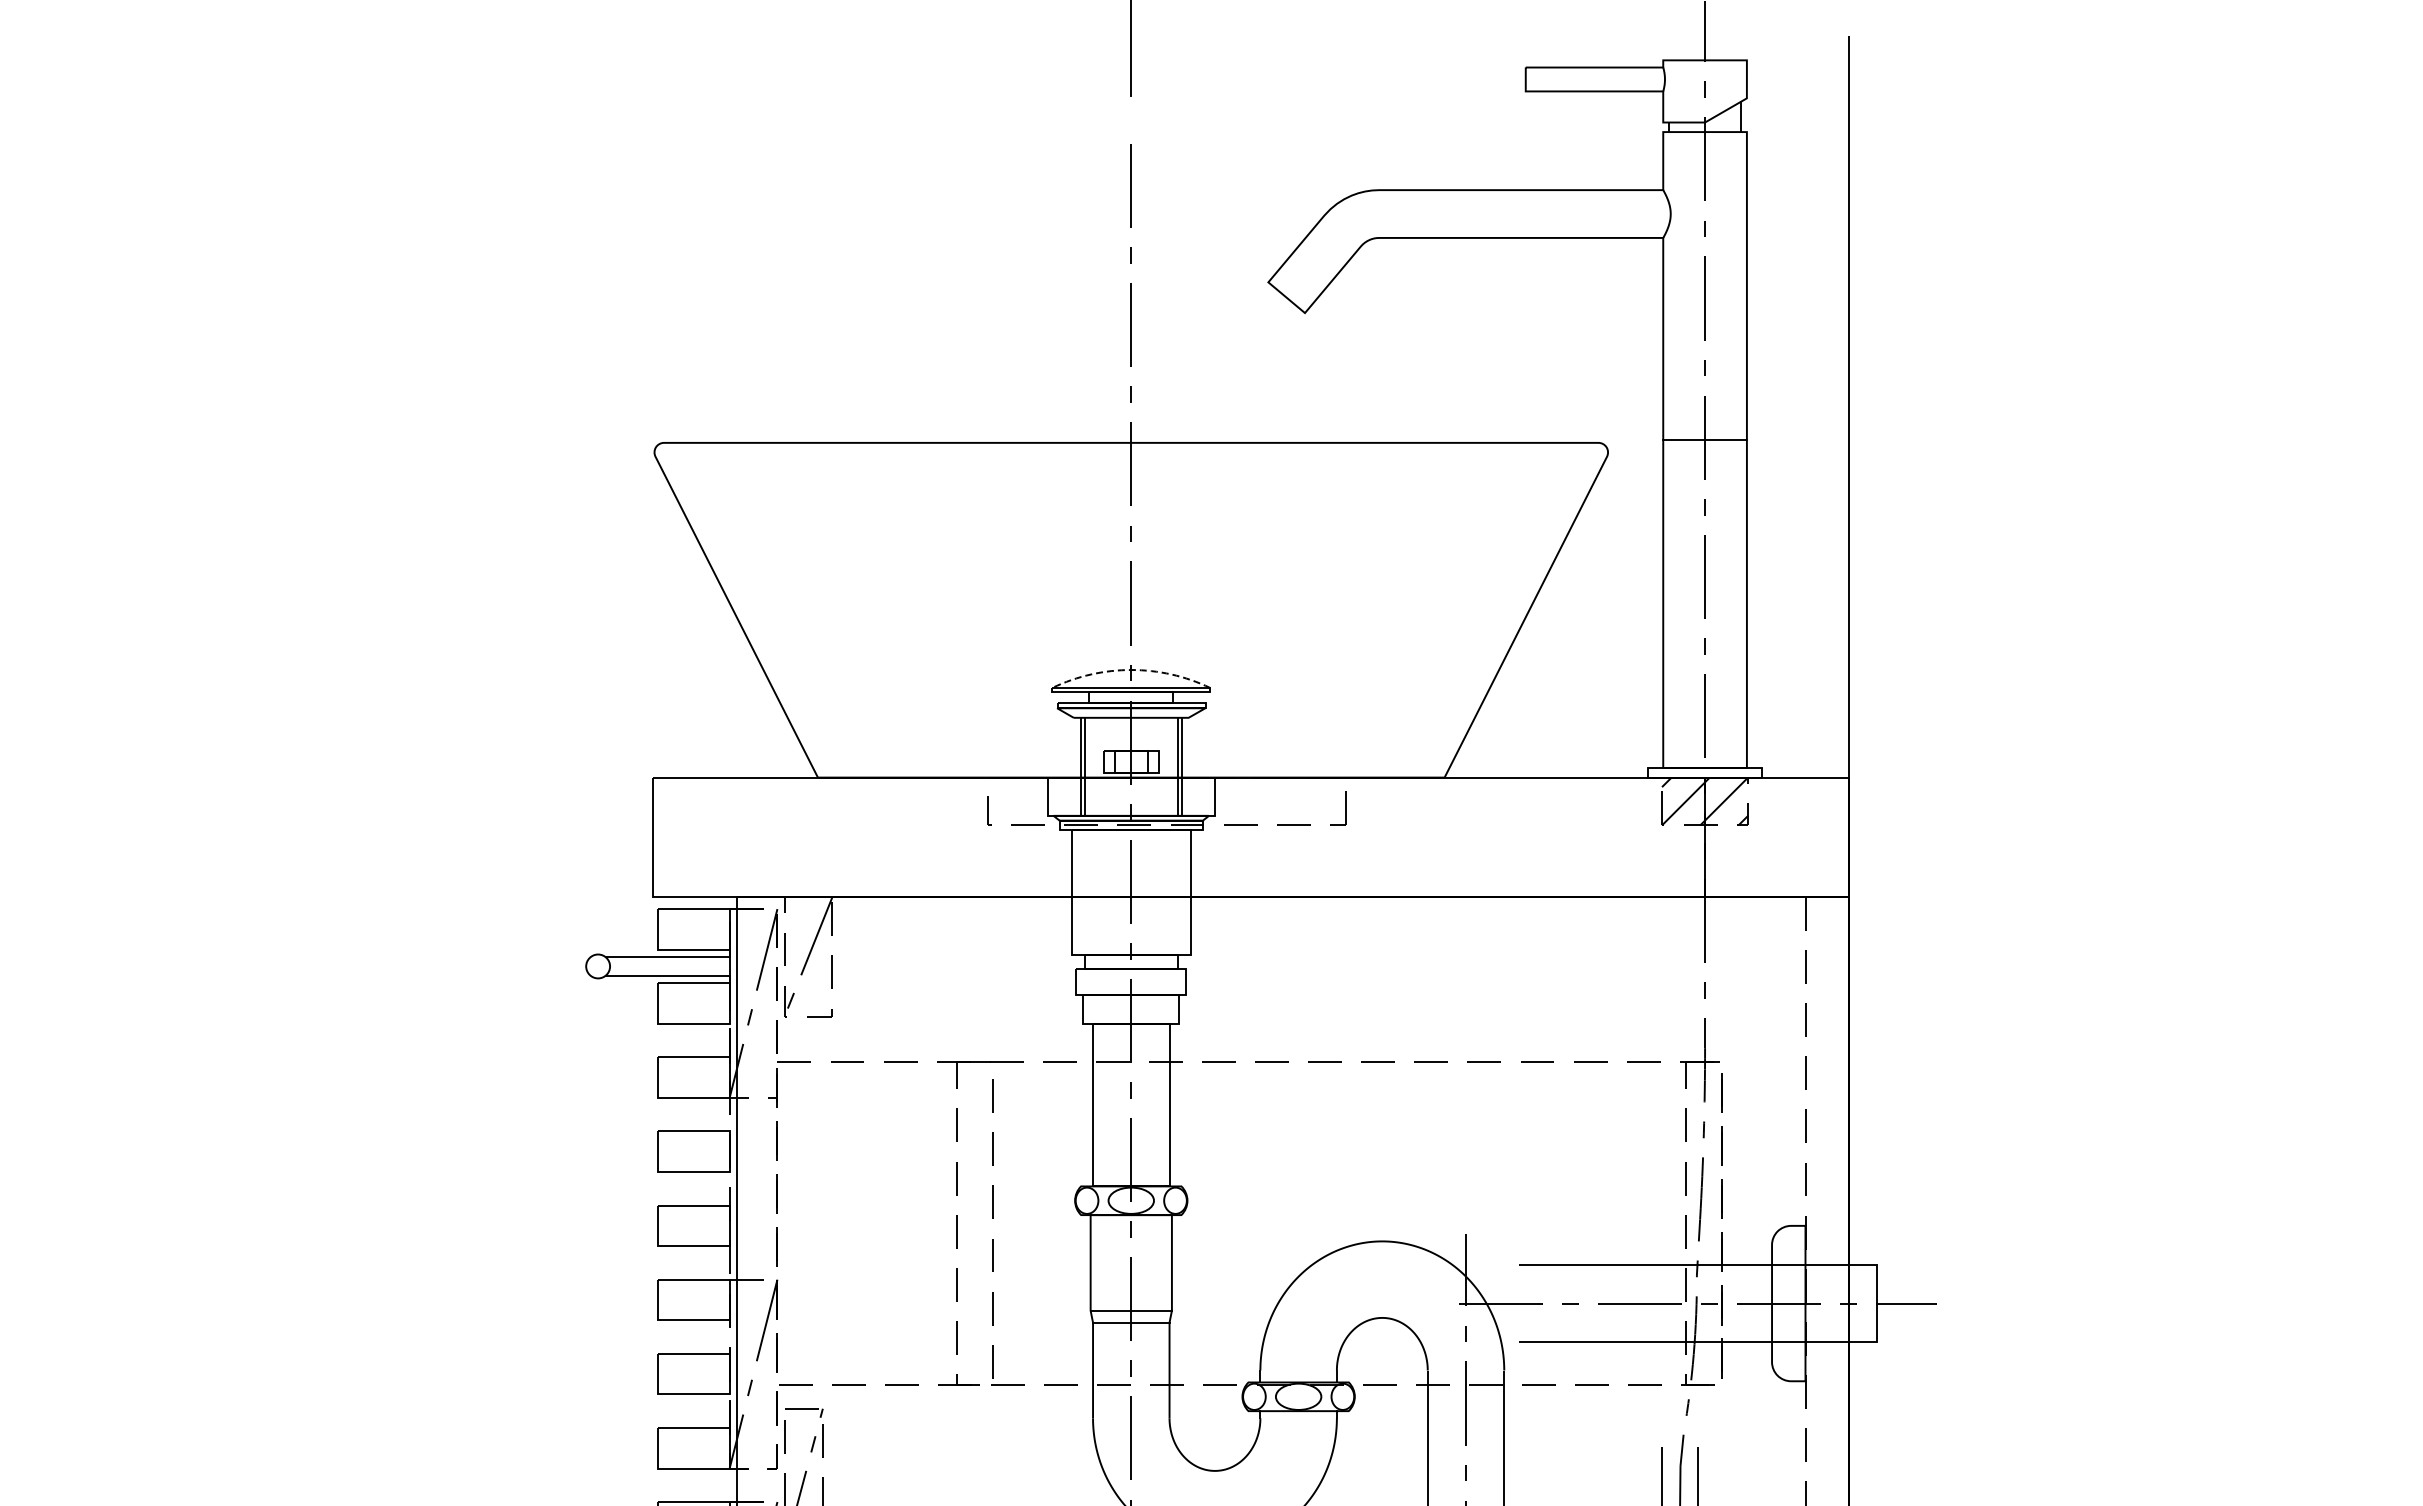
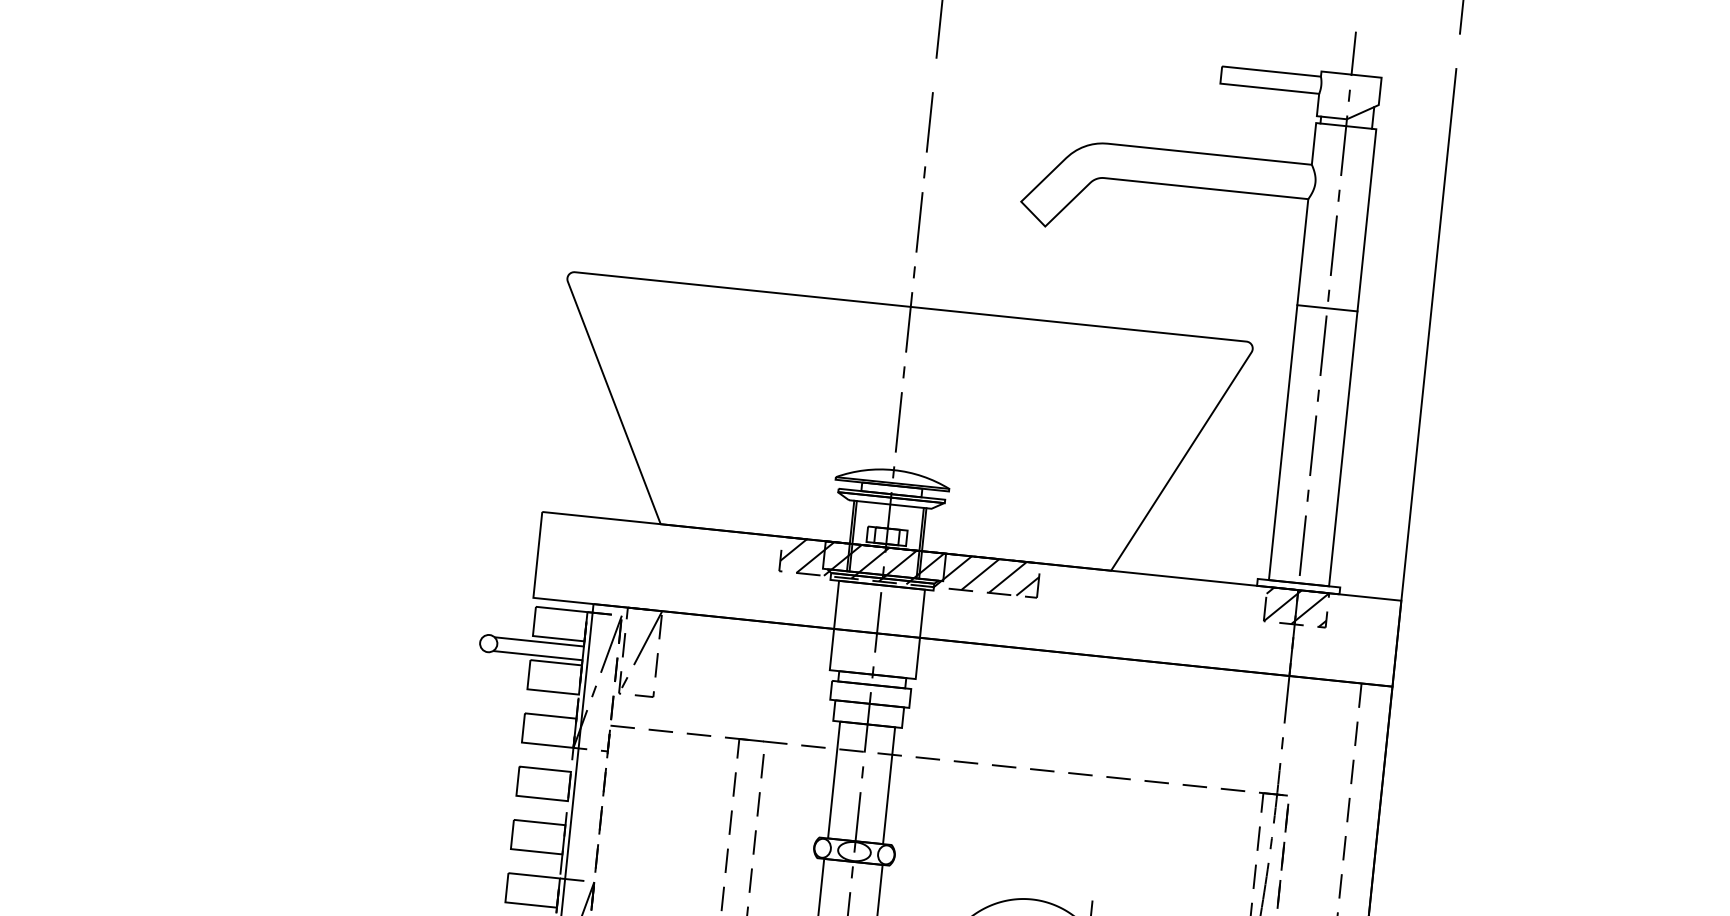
line: (1704, 440) -> (1326, 308), moved
arc: (1131, 670) -> (894, 470), dashed -> solid
hatch: (1166, 801) -> (909, 567), added

